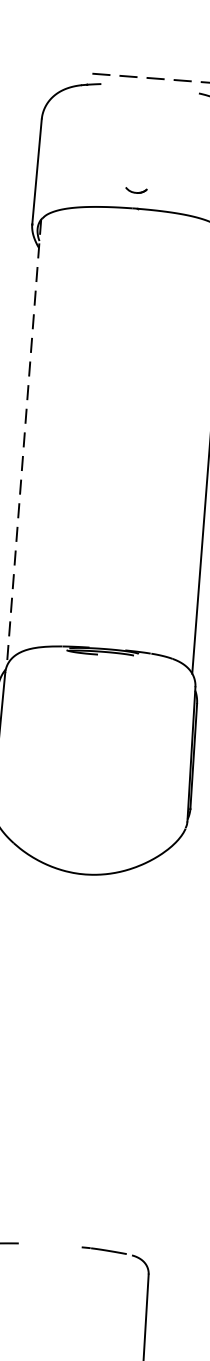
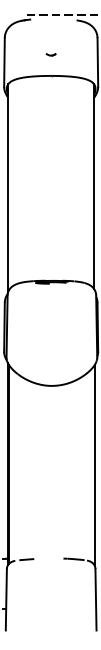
part: (135, 190) -> (50, 54), moved
line: (24, 443) -> (8, 188), dashed -> solid
line: (163, 1052) -> (94, 465), added

